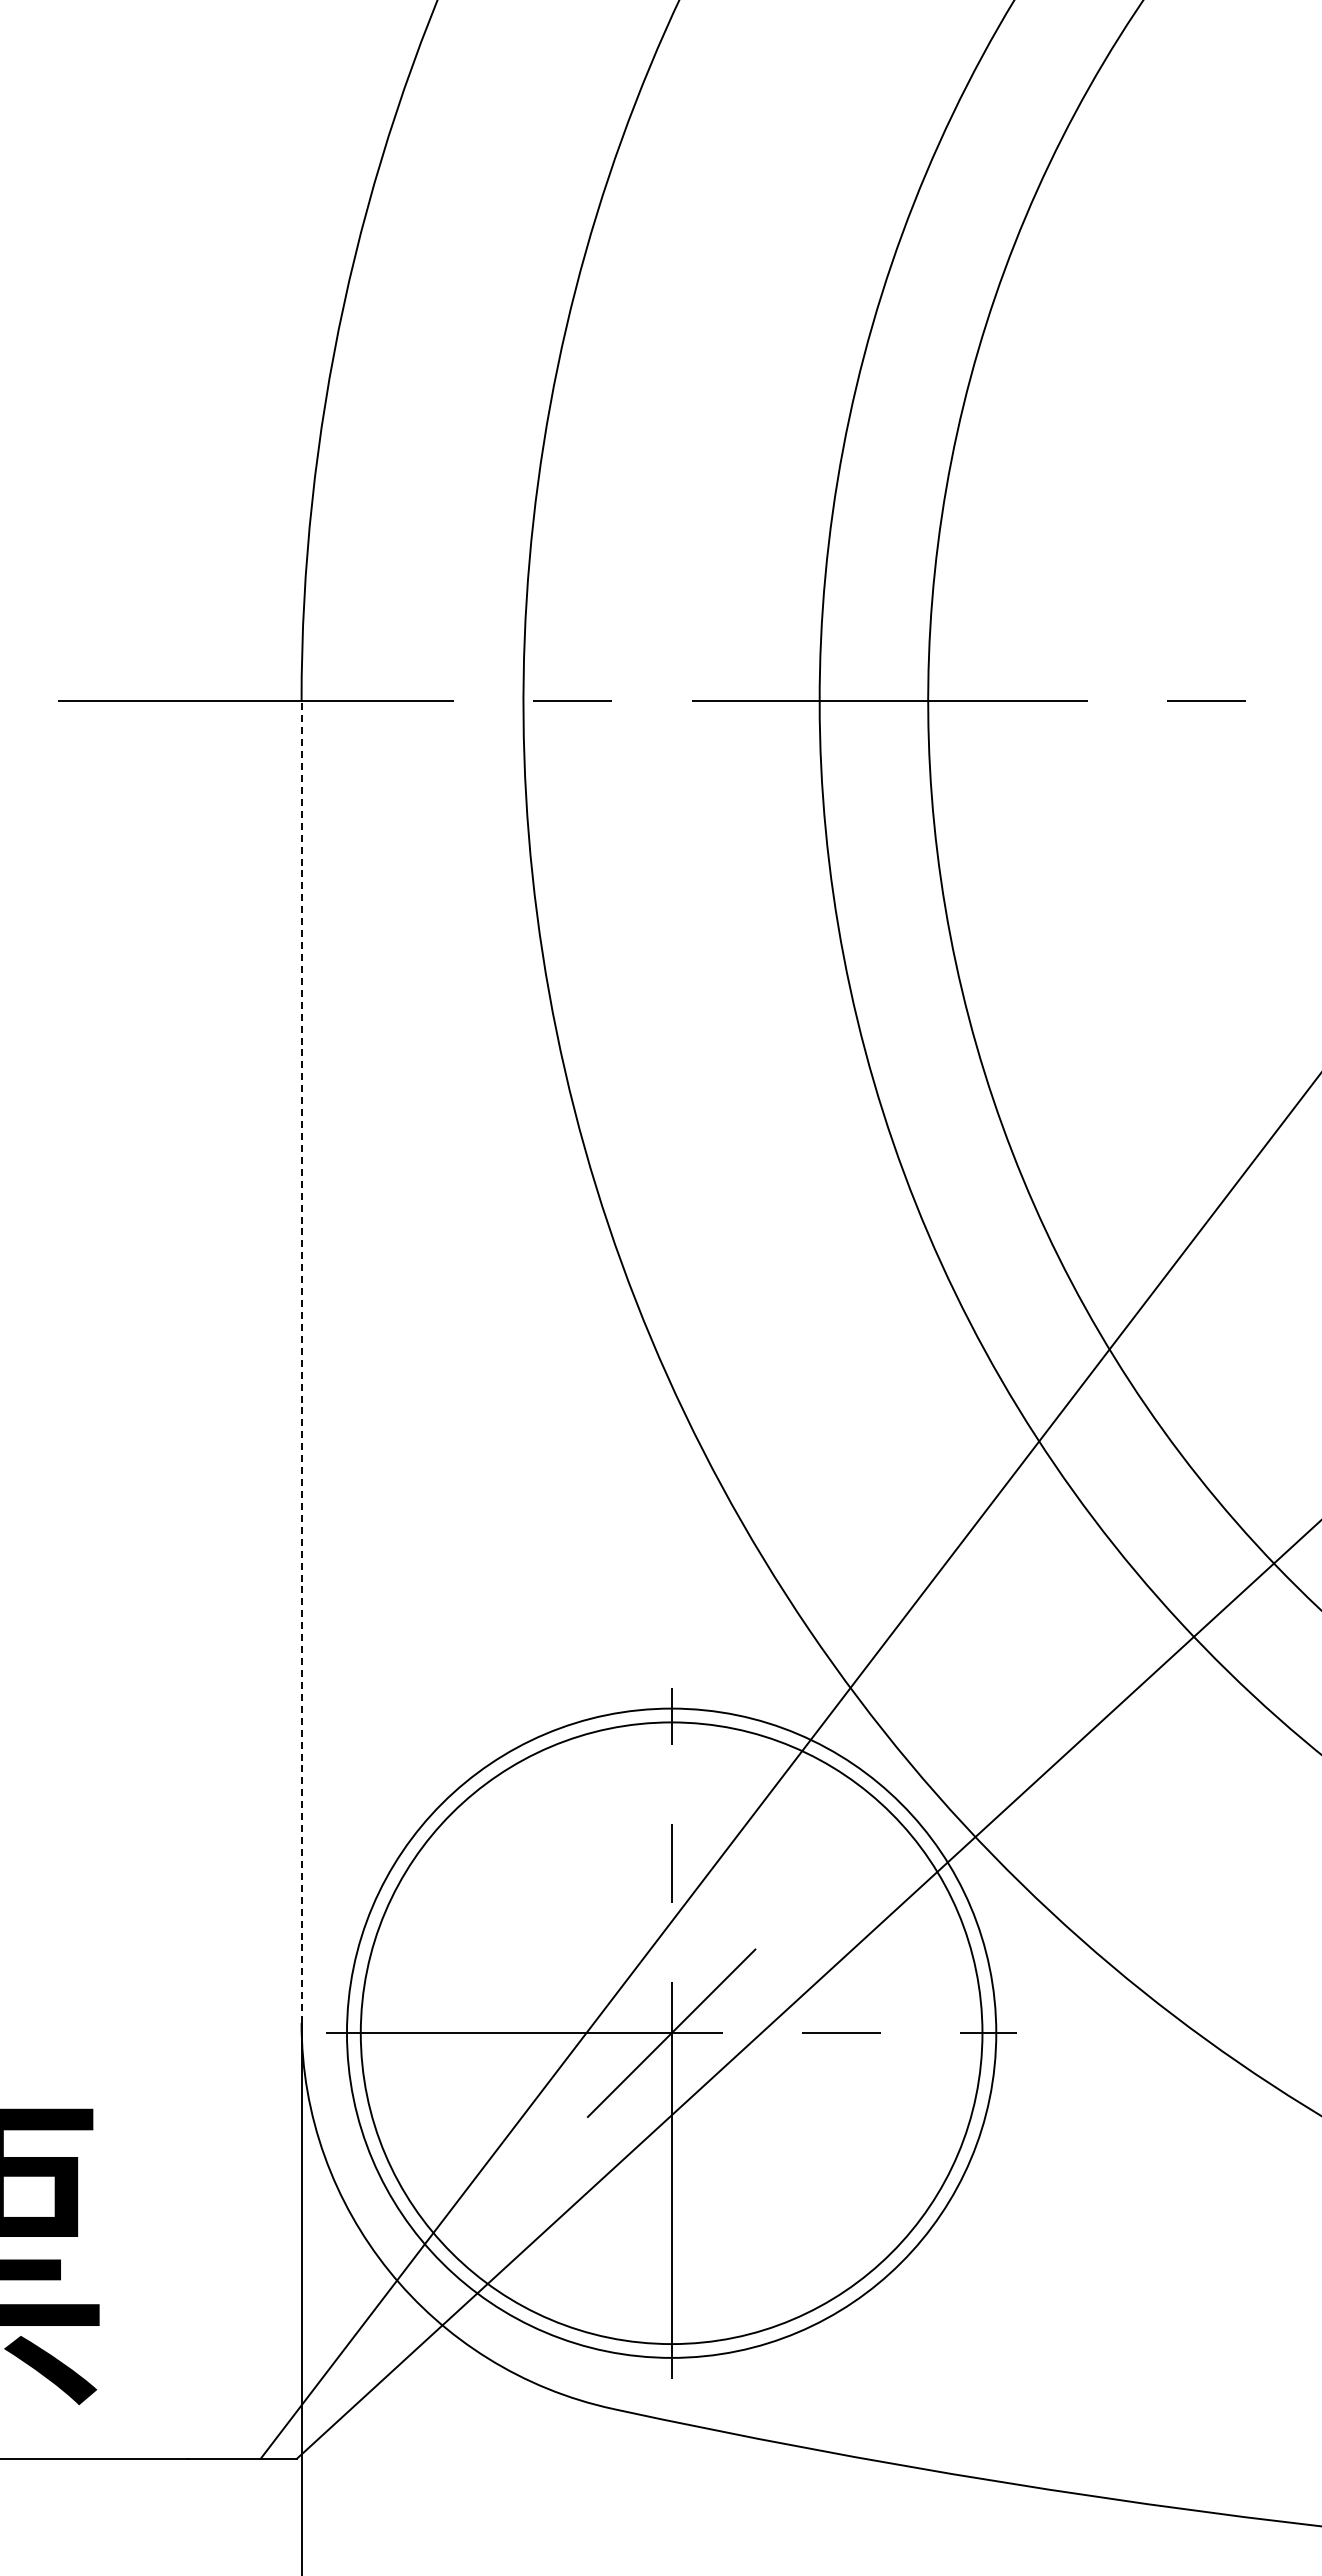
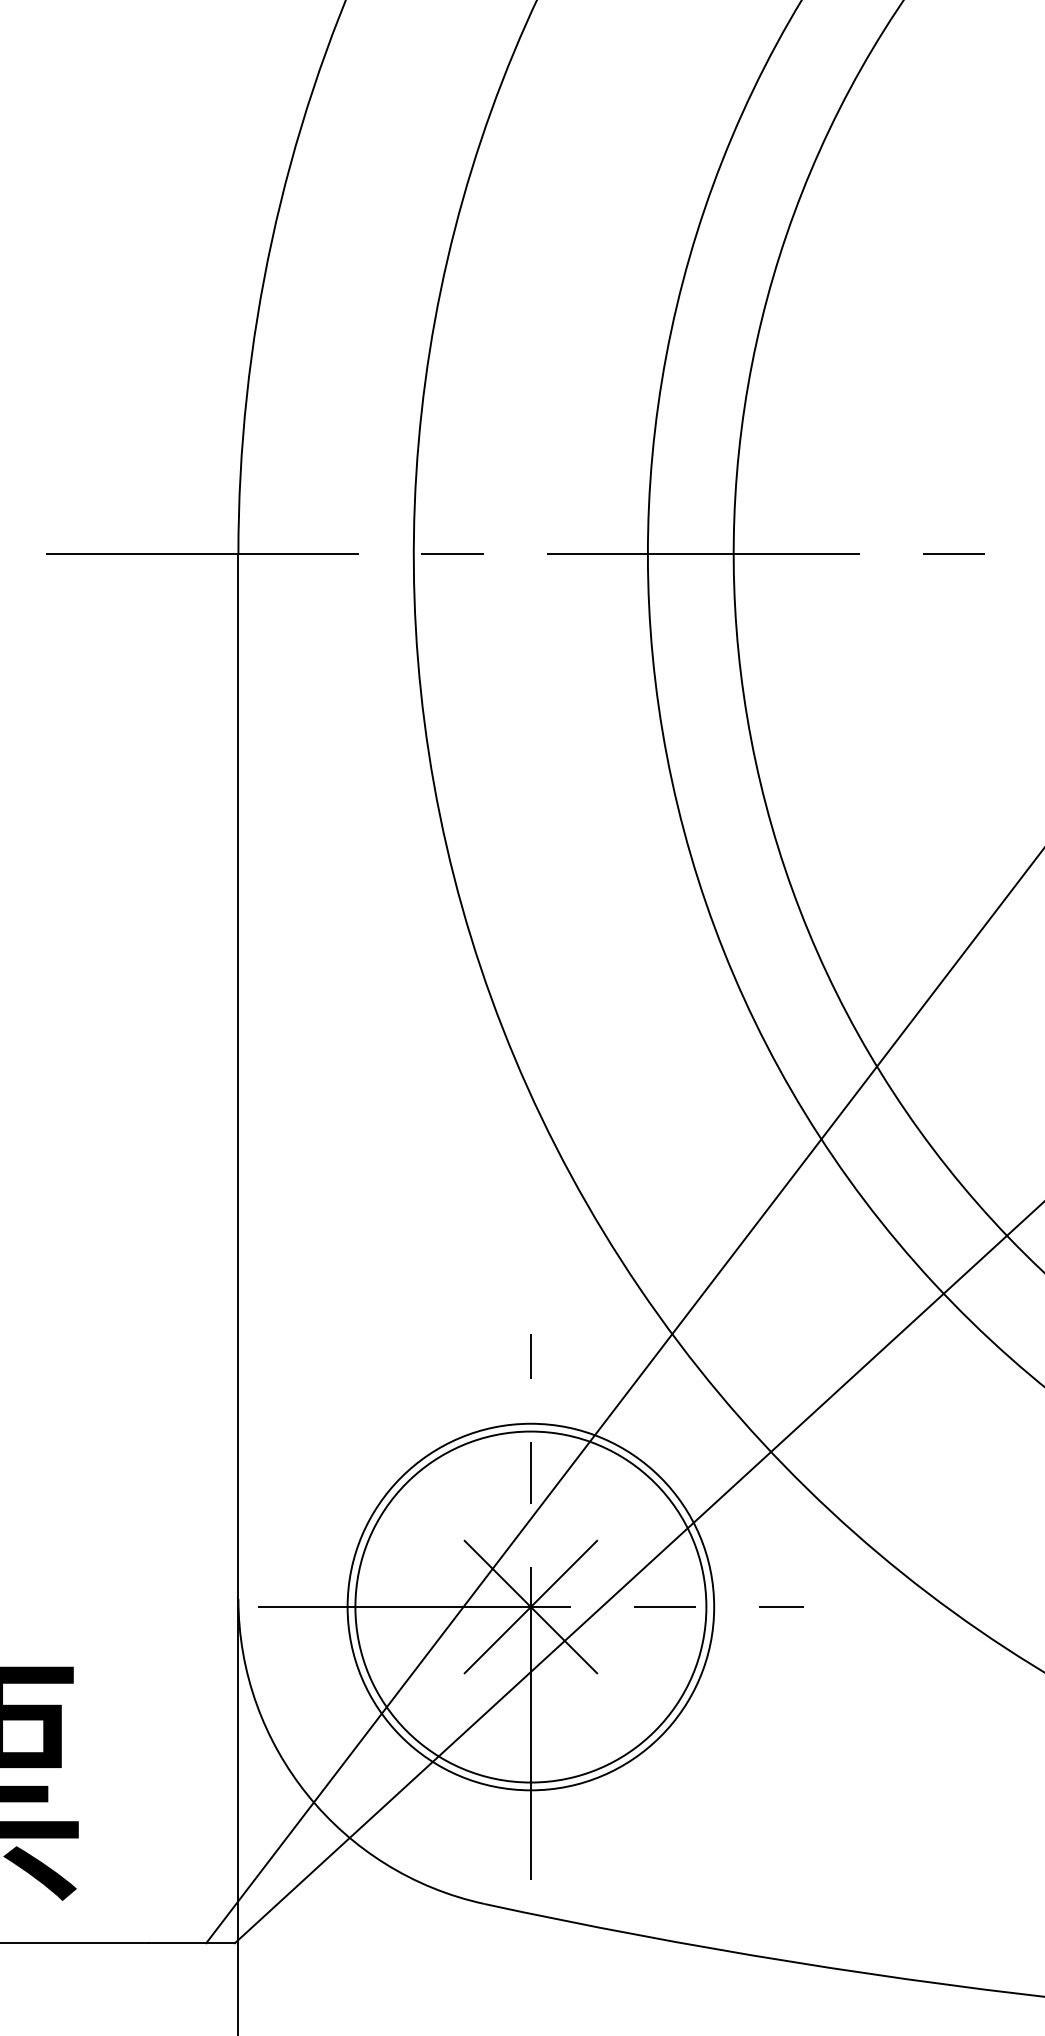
line: (301, 1362) -> (238, 1076), dashed -> solid
line: (671, 2032) -> (530, 1606), added
circle: (671, 2033) -> (530, 1607), size x0.71
circle: (671, 2033) -> (530, 1607), size x0.71

